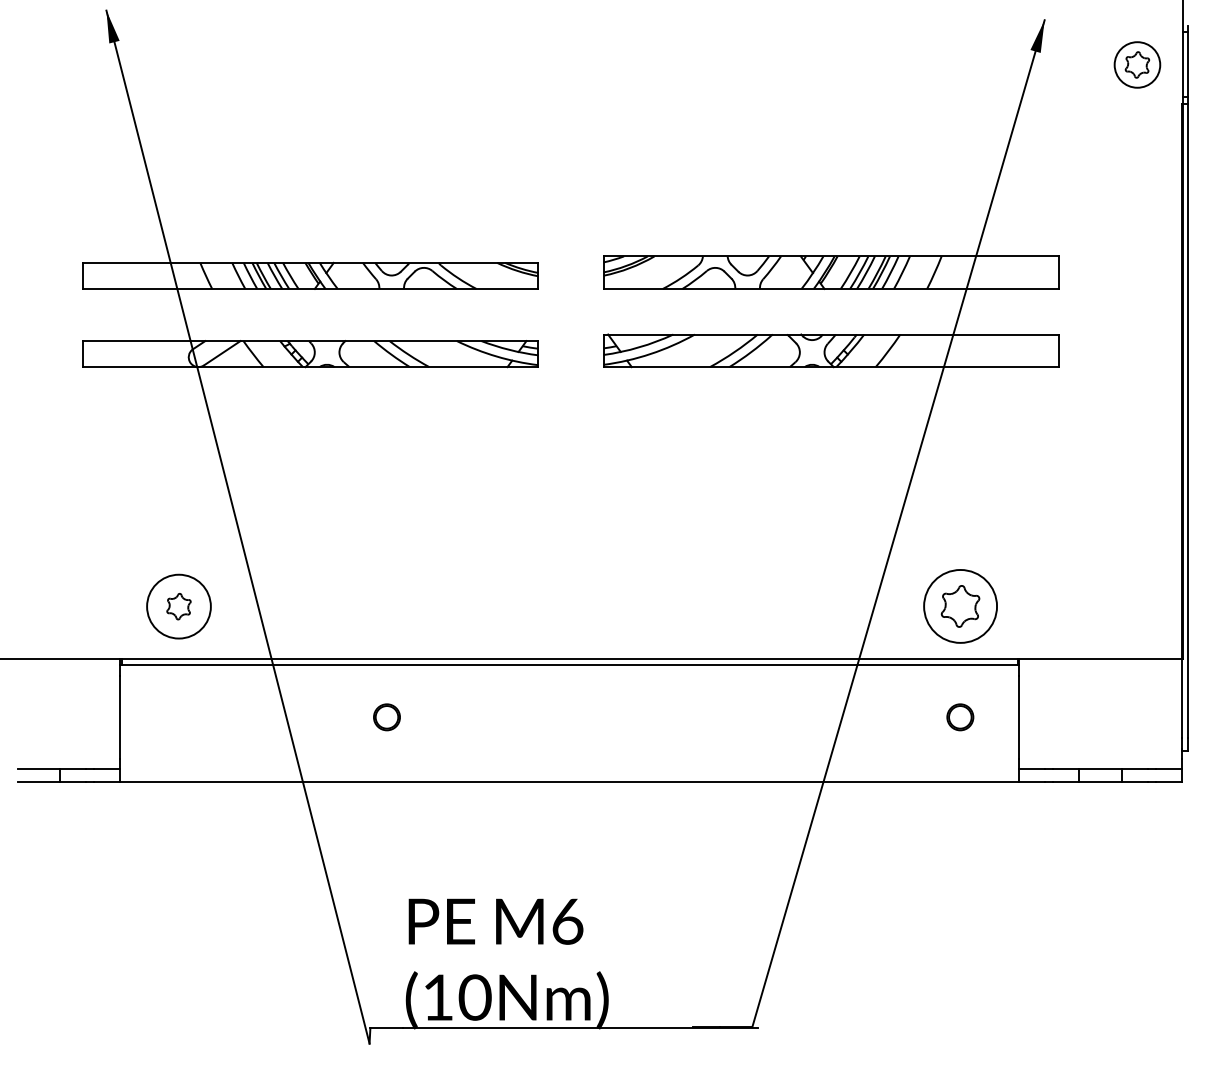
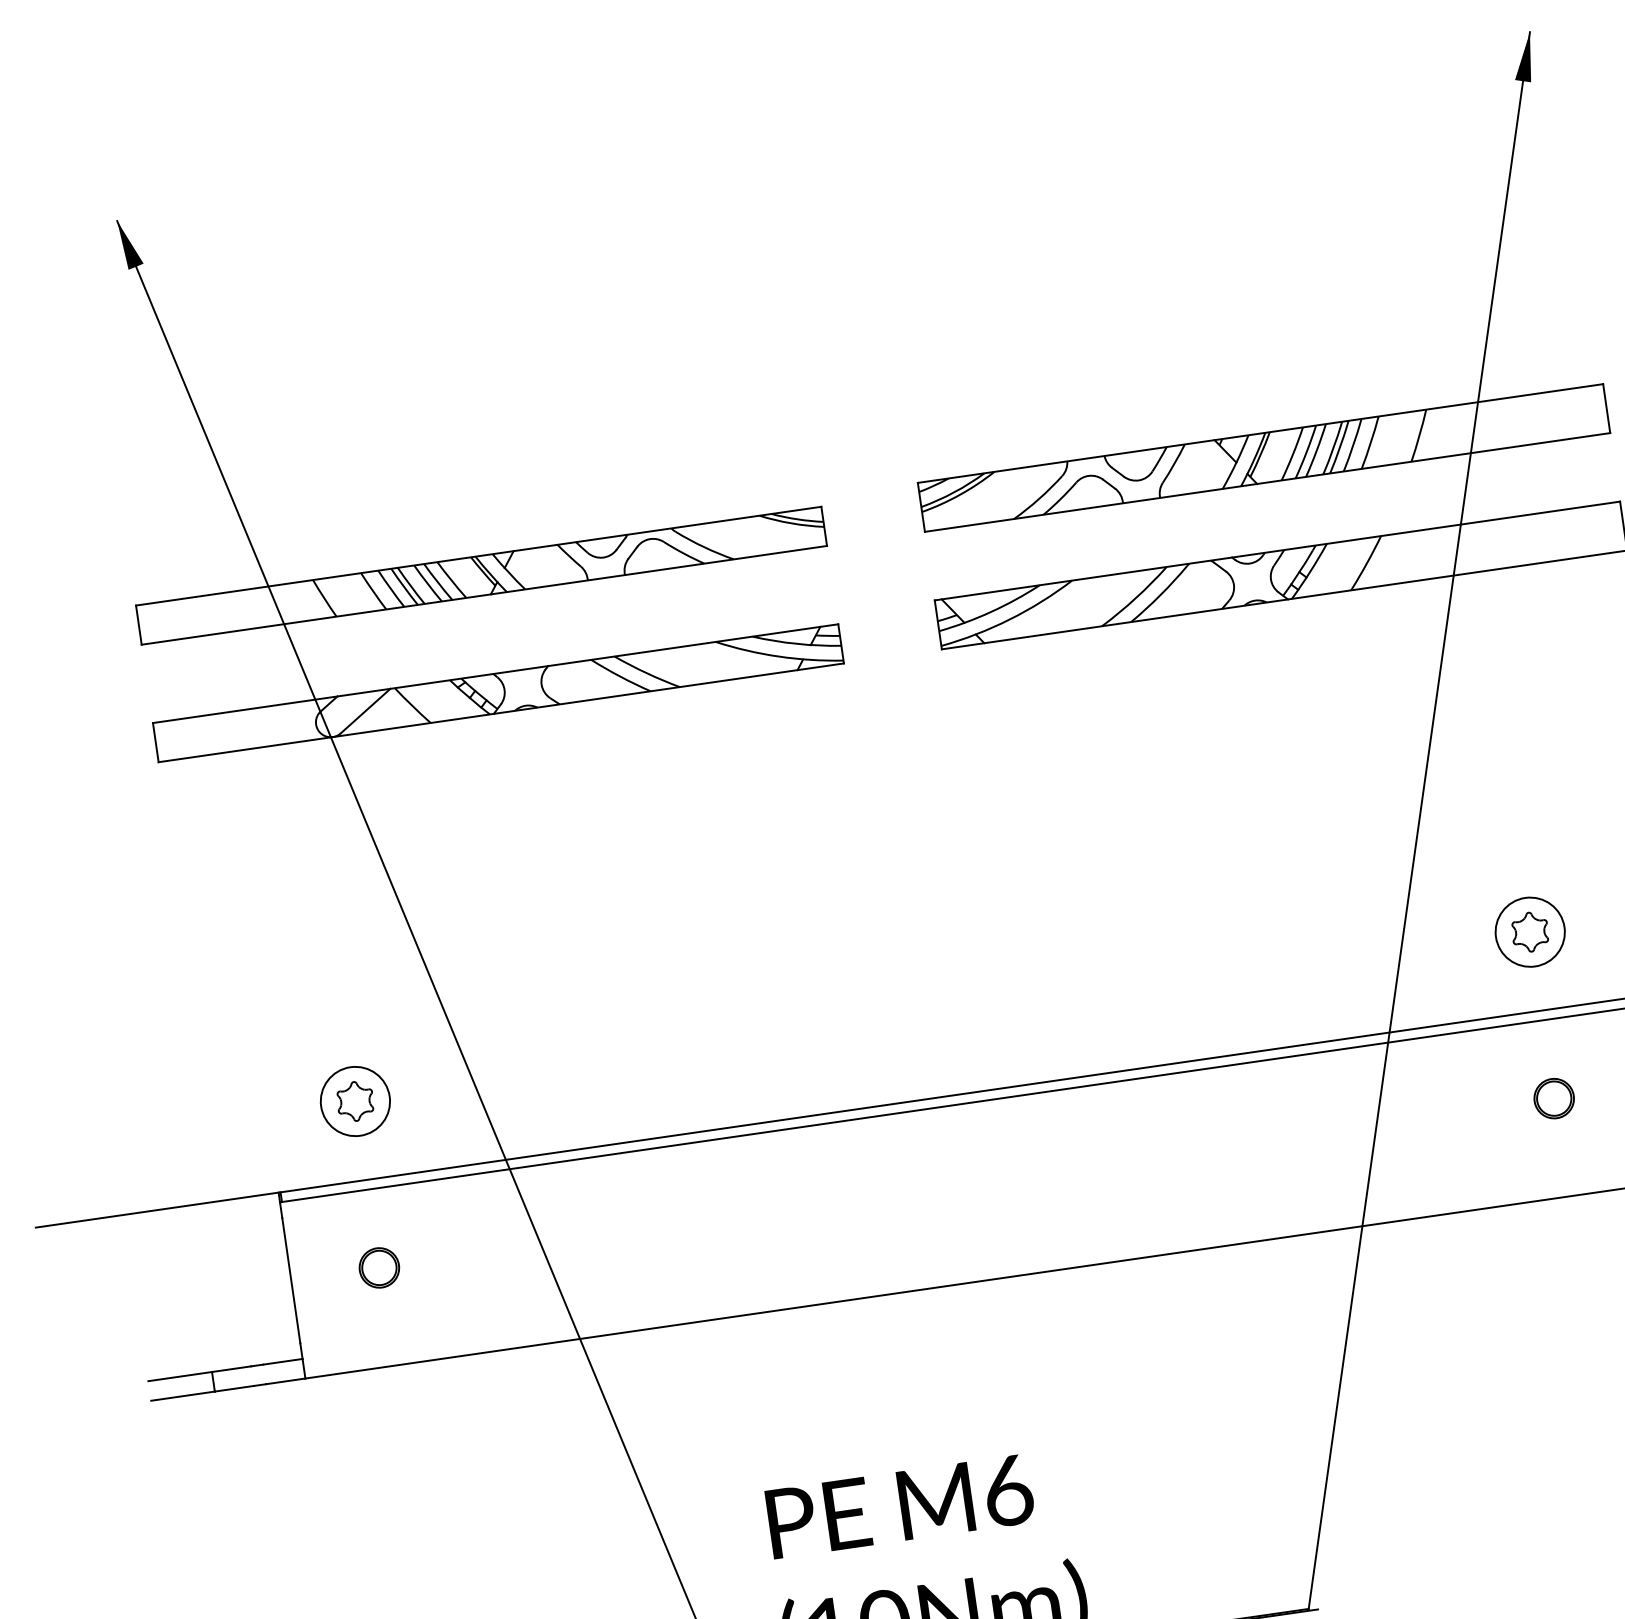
circle: (178, 606) -> (354, 1101), size x0.71
part: (959, 606) -> (1528, 932), size x0.62
circle: (386, 717) -> (378, 1268), moved

